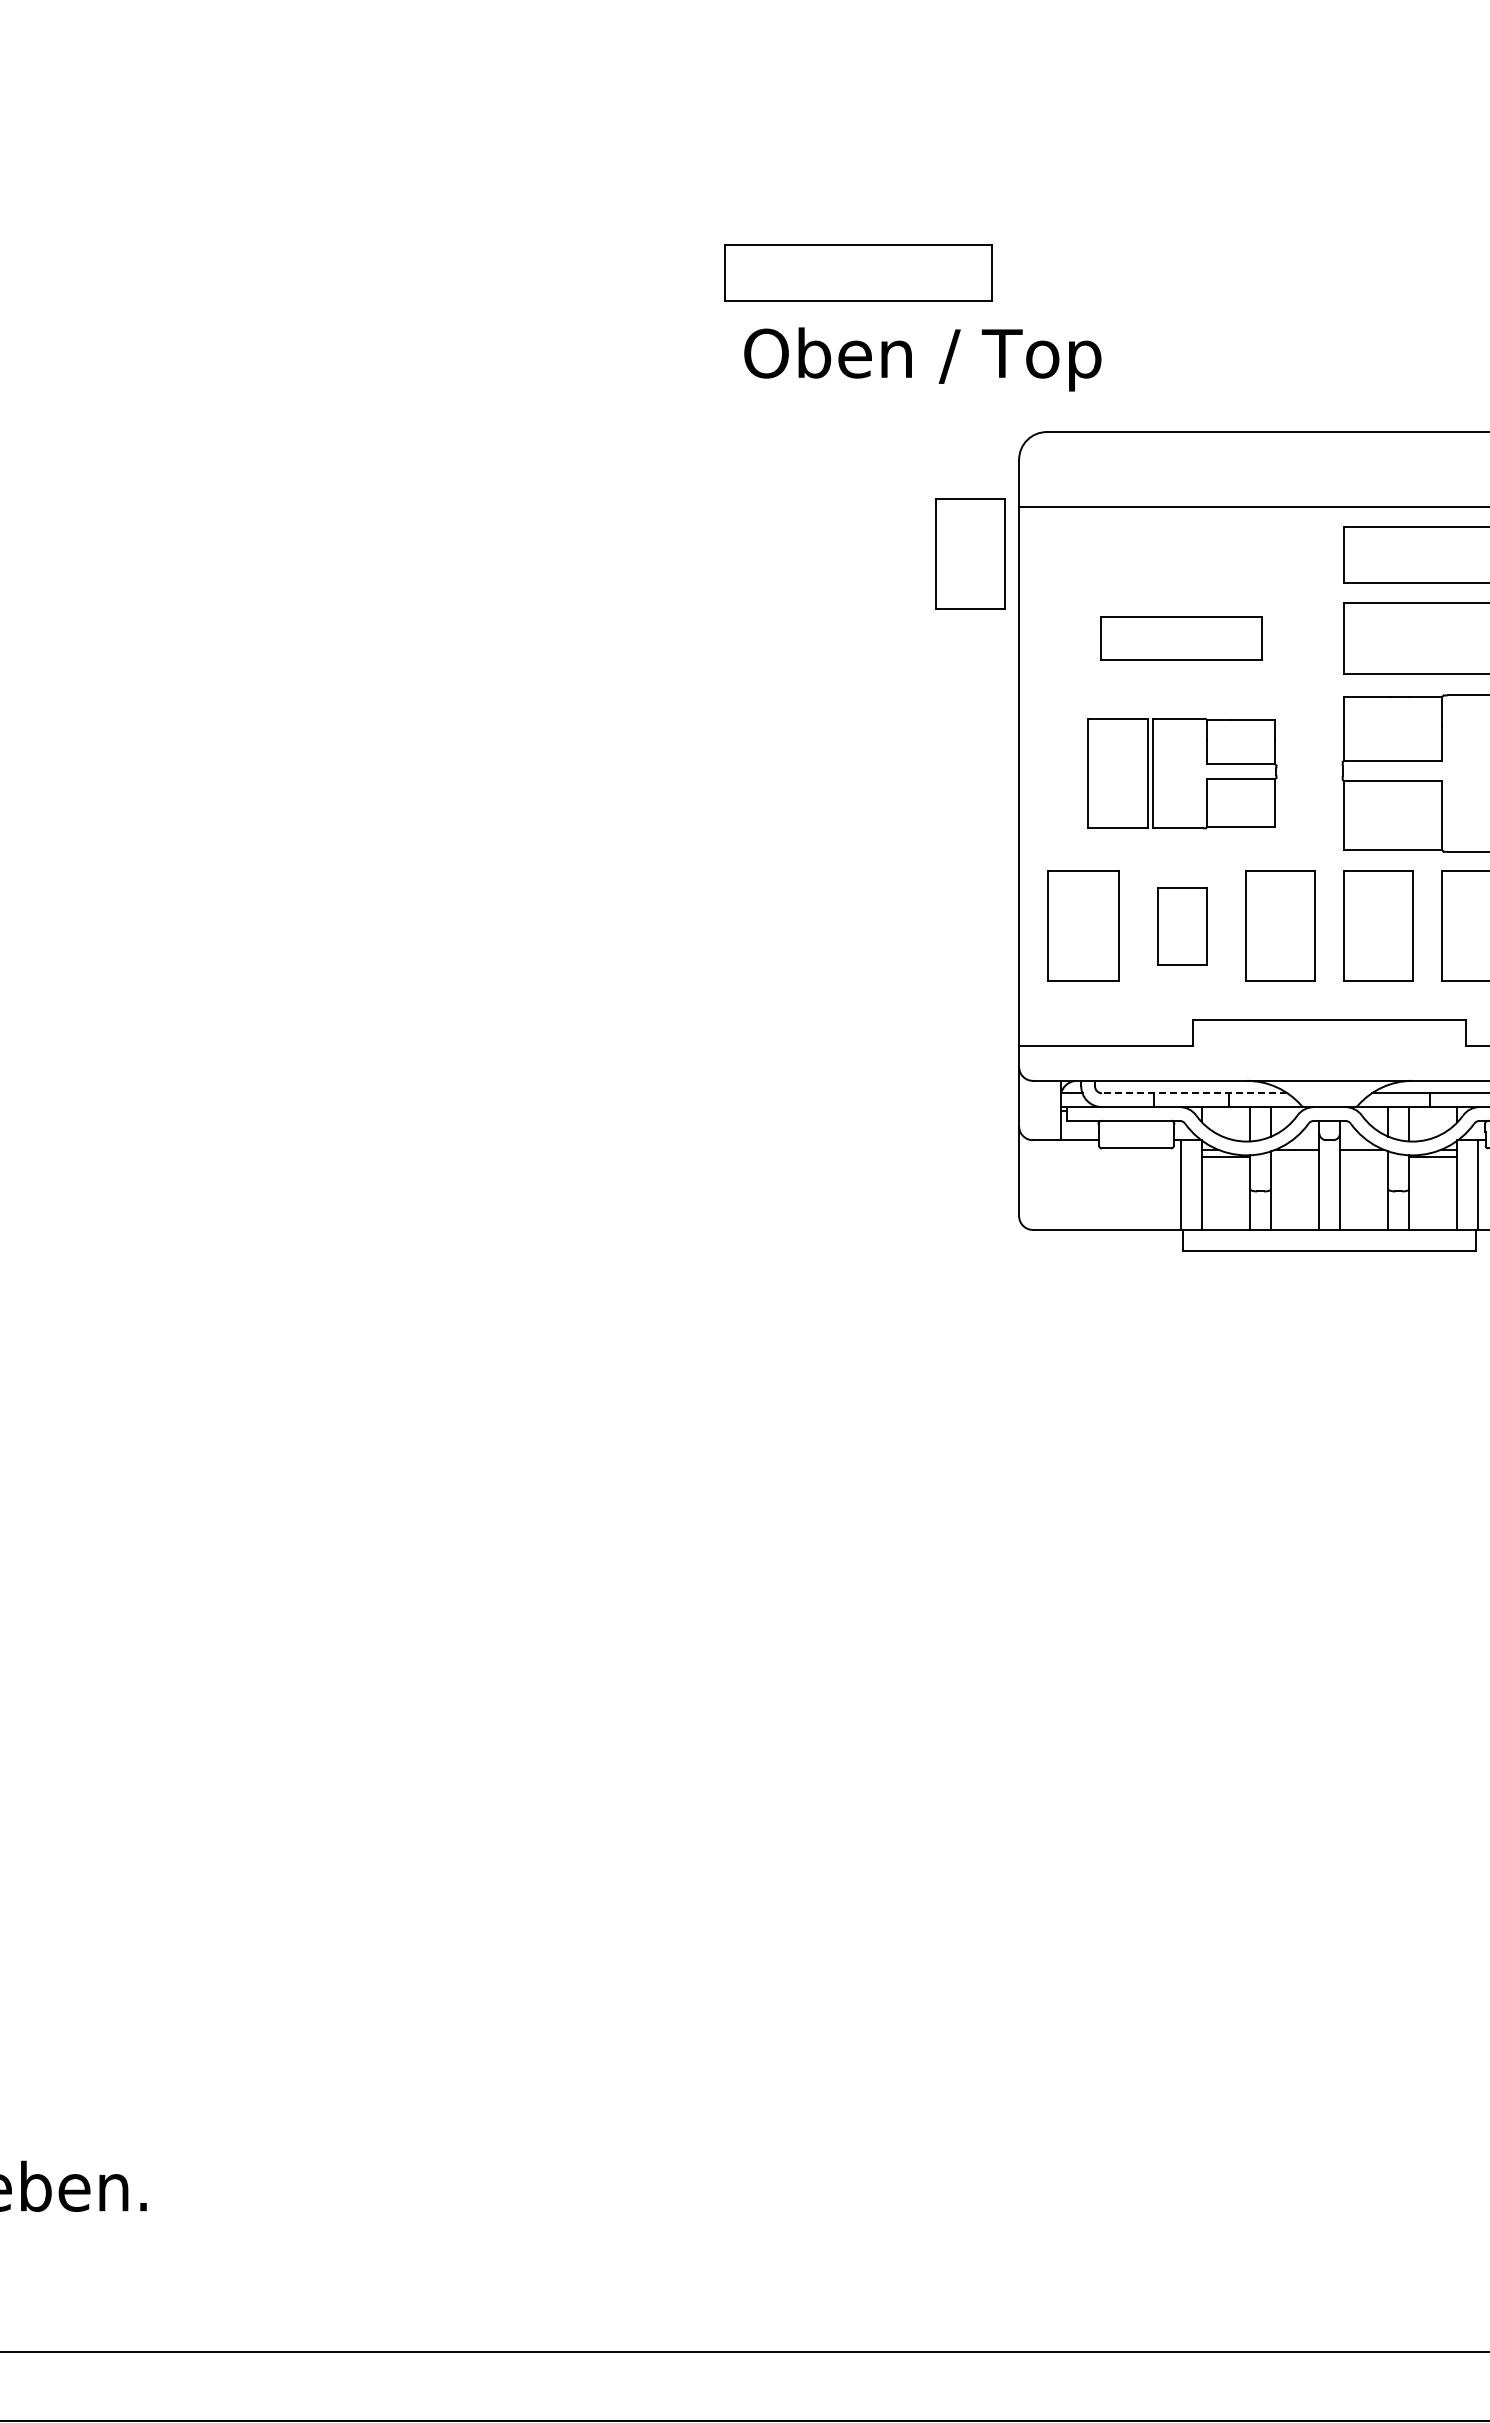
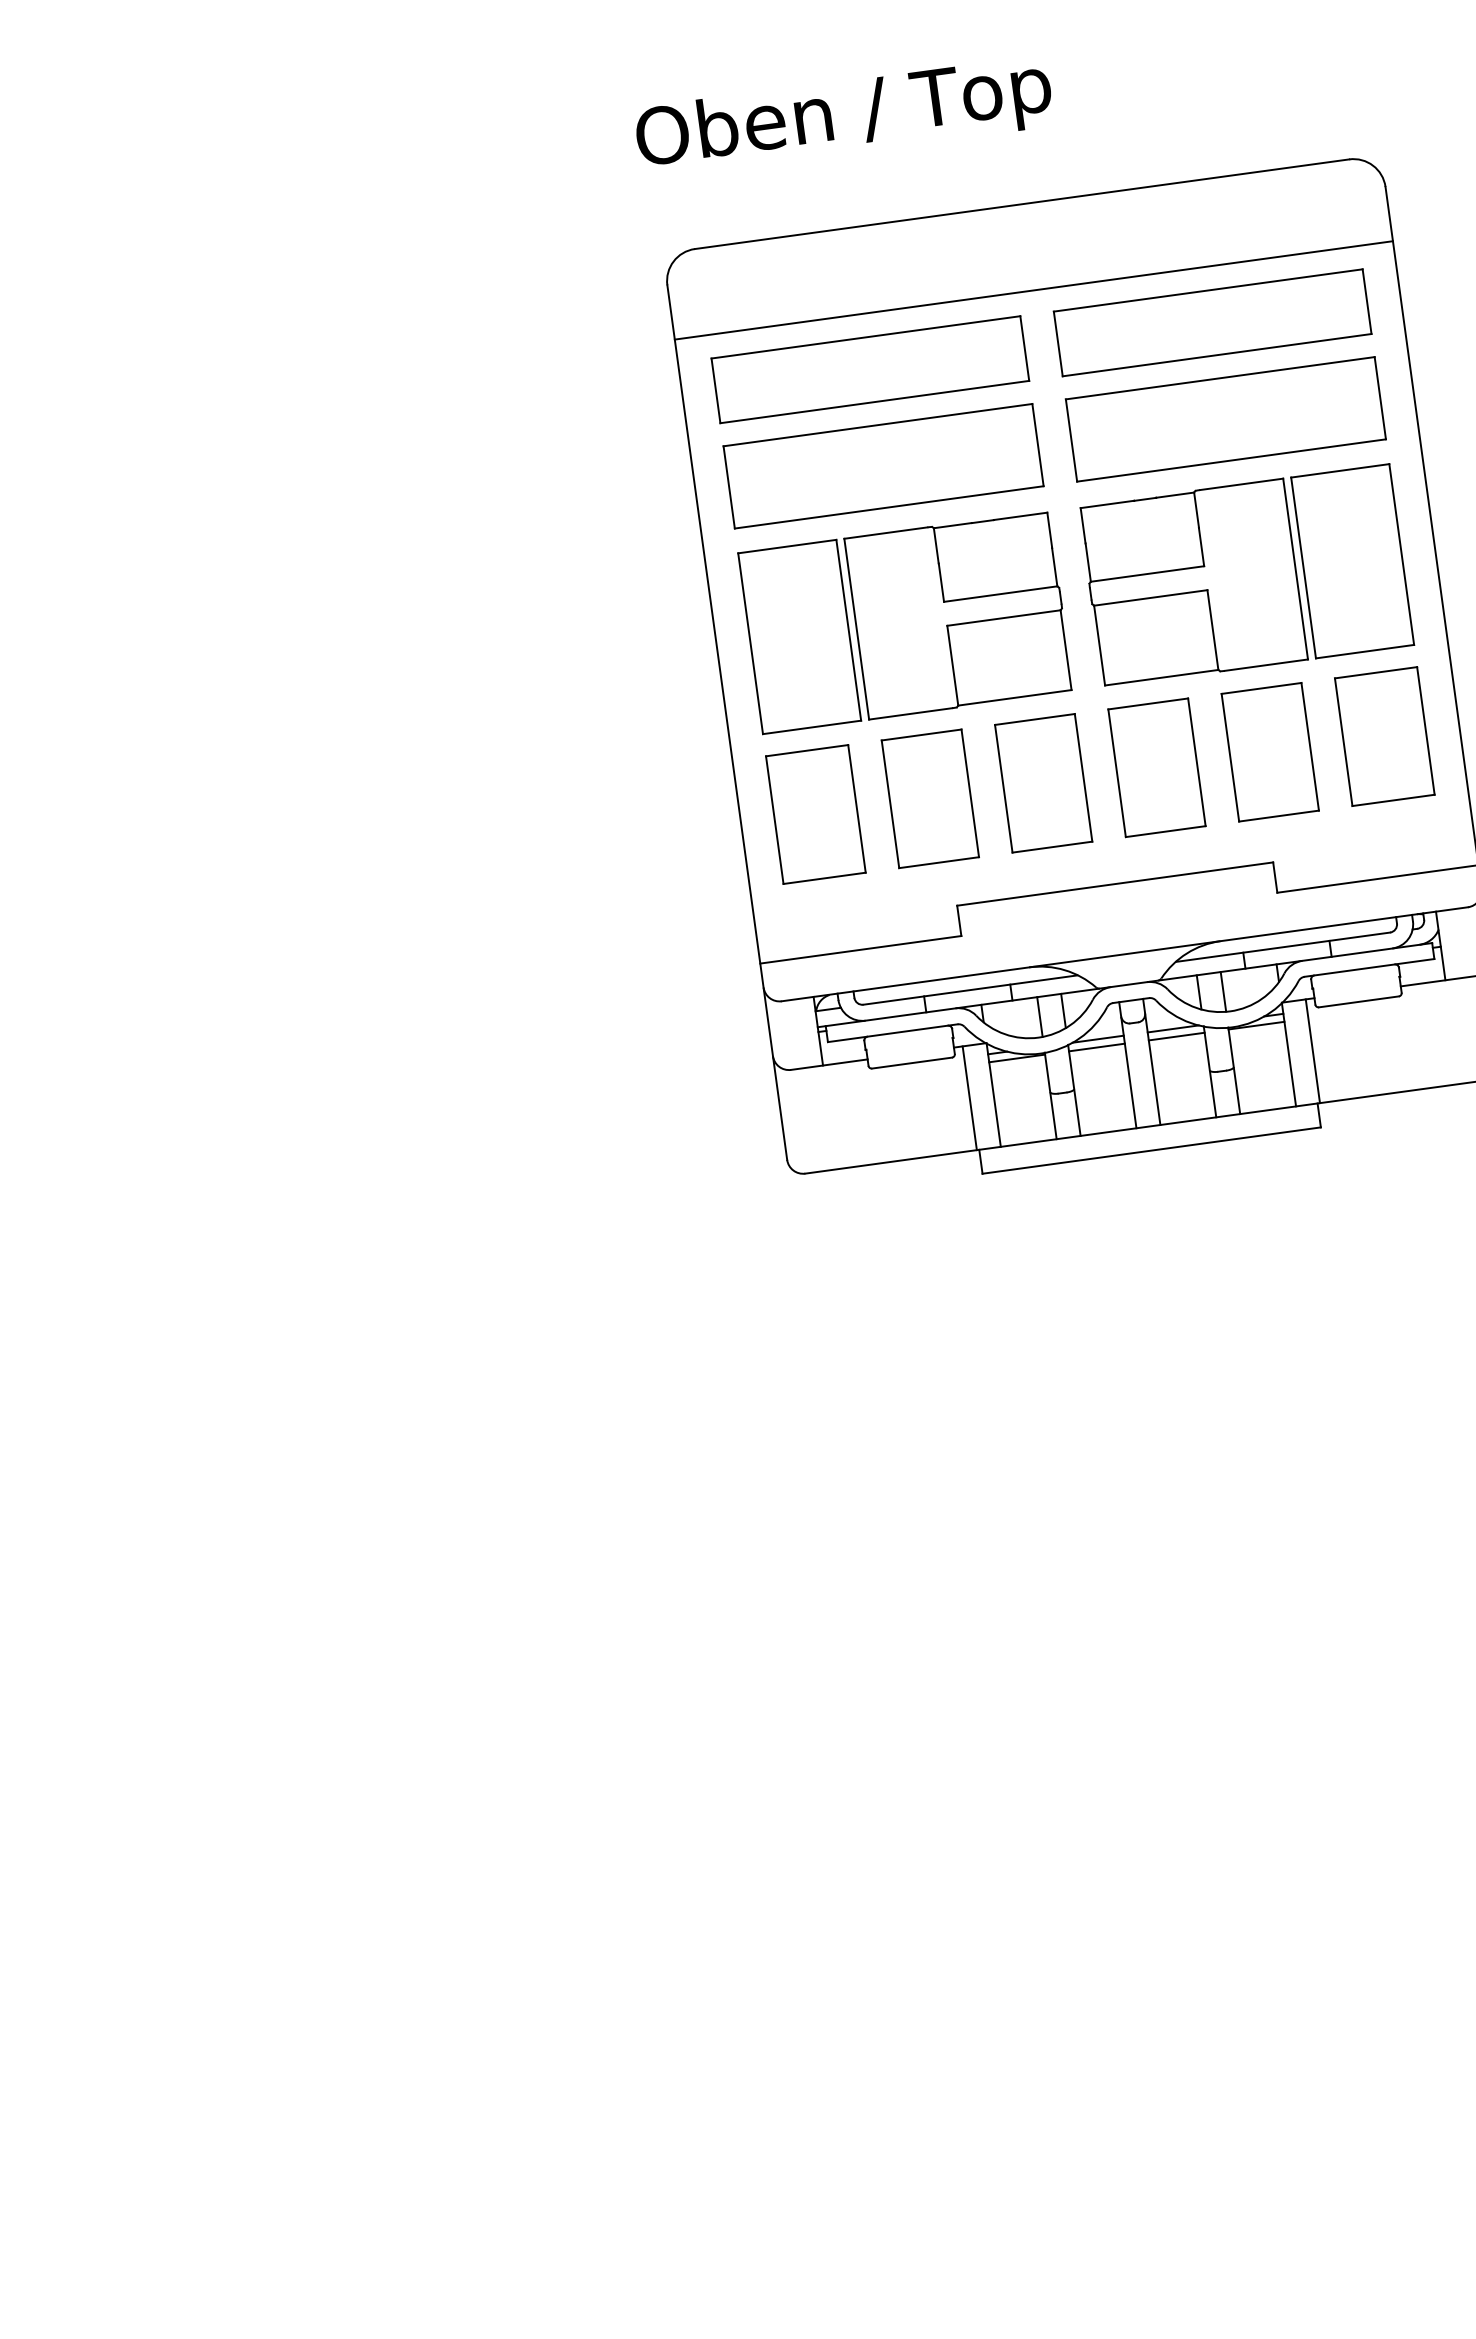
part: (858, 272) -> (870, 369), moved
text: (922, 359) -> (843, 117), moved
part: (970, 553) -> (626, 401), removed
part: (1181, 638) -> (883, 466), size x1.67
part: (1182, 773) -> (905, 622), size x1.43
part: (1182, 925) -> (930, 797), size x1.43
line: (1194, 1093) -> (970, 990), dashed -> solid
line: (1295, 1156) -> (1097, 1047), added
line: (1364, 1156) -> (1177, 1036), added

